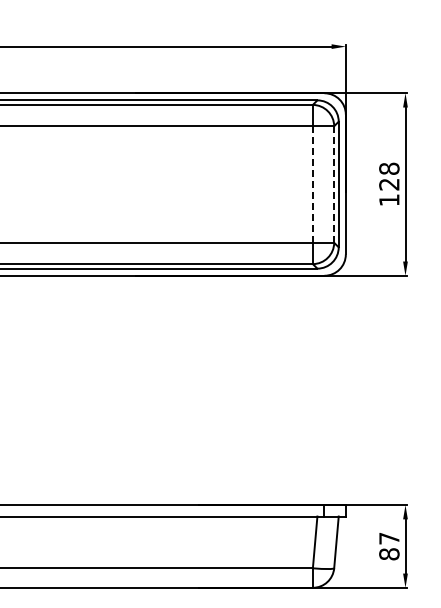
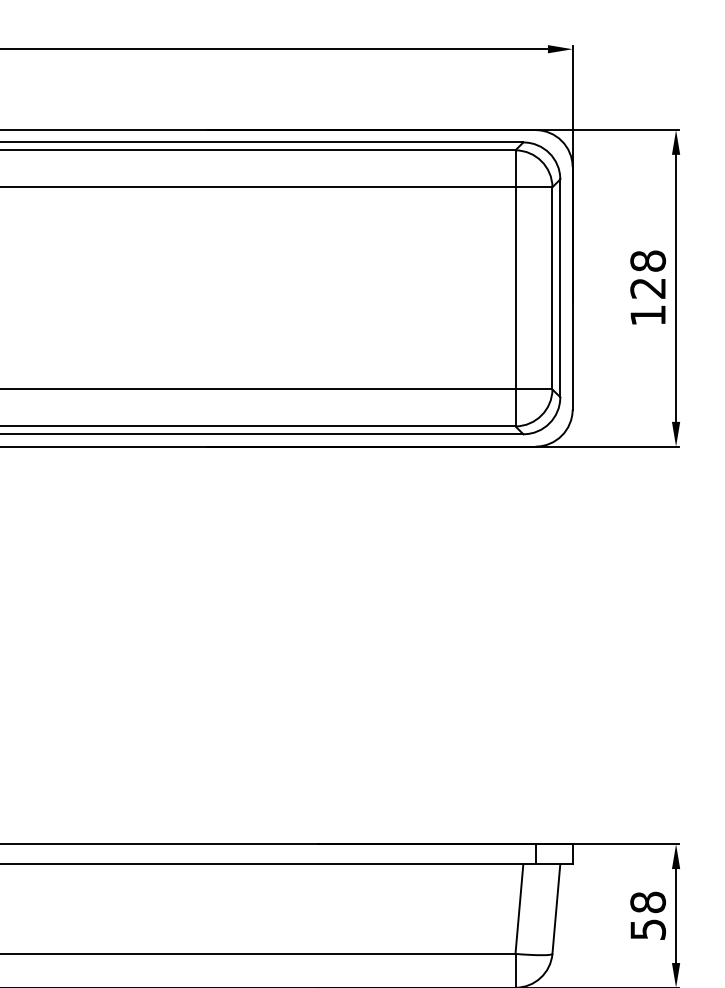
line: (312, 184) -> (514, 288), dashed -> solid
line: (334, 184) -> (552, 288), dashed -> solid
text: (389, 546) -> (648, 916), 87 -> 58

